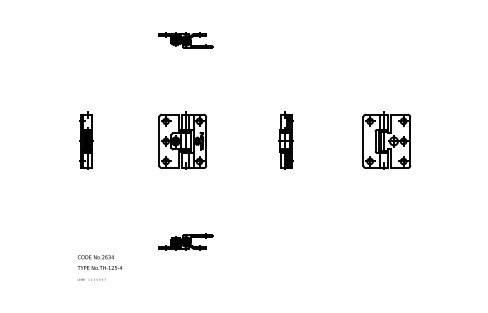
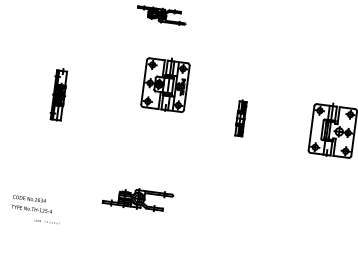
part: (182, 140) -> (165, 84), moved
part: (285, 140) -> (240, 118), size x0.7
part: (185, 241) -> (137, 198), size x1.4
text: (99, 262) -> (32, 204), moved

